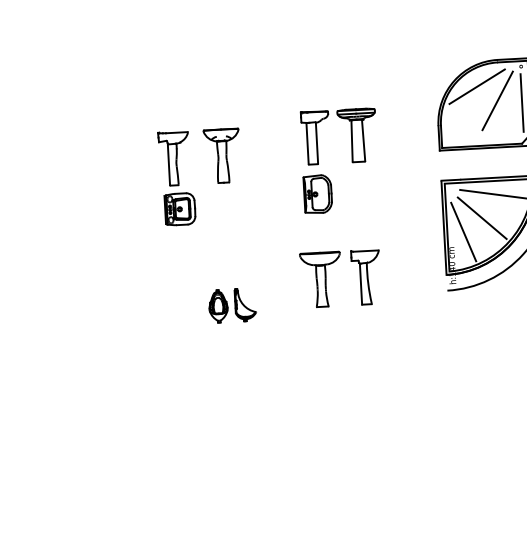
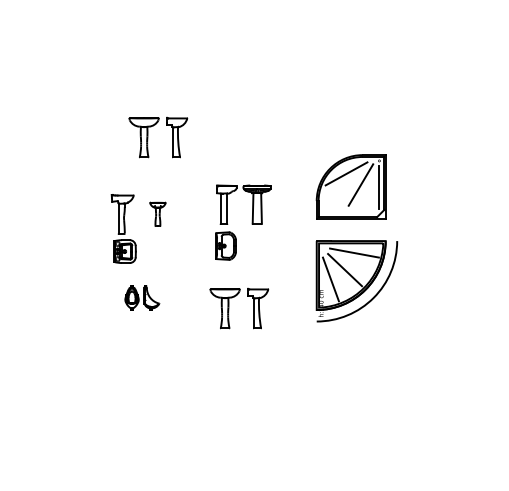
part: (203, 51) -> (148, 137), added
part: (221, 156) -> (157, 214), size x0.6
part: (232, 304) -> (142, 297), moved

